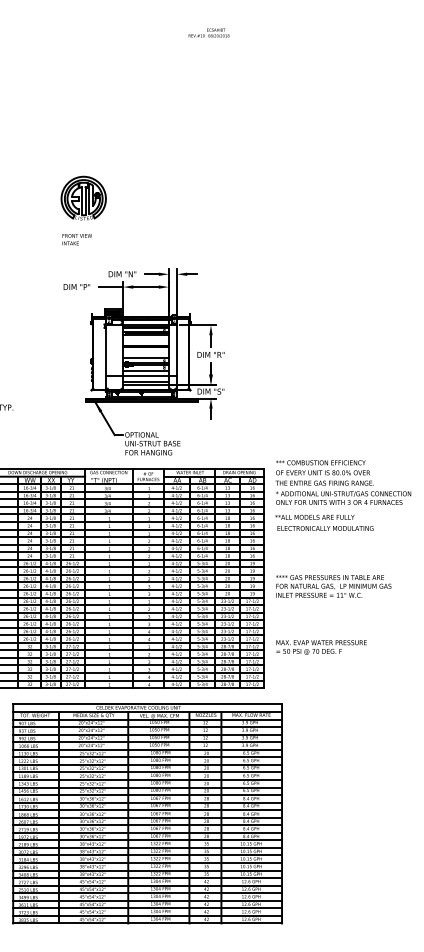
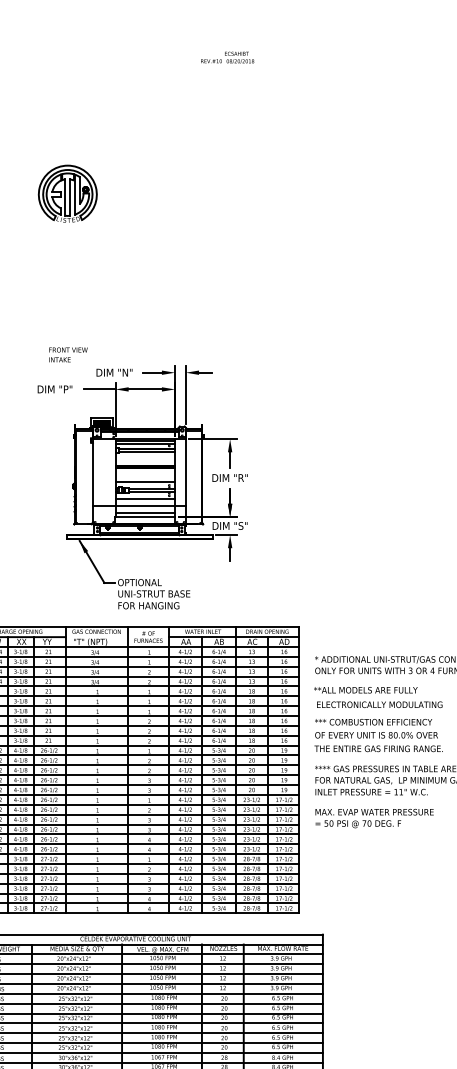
part: (83, 197) -> (67, 192), moved
text: (76, 239) -> (67, 354), moved
text: (324, 472) -> (378, 734), moved
text: (321, 647) -> (374, 818), moved

